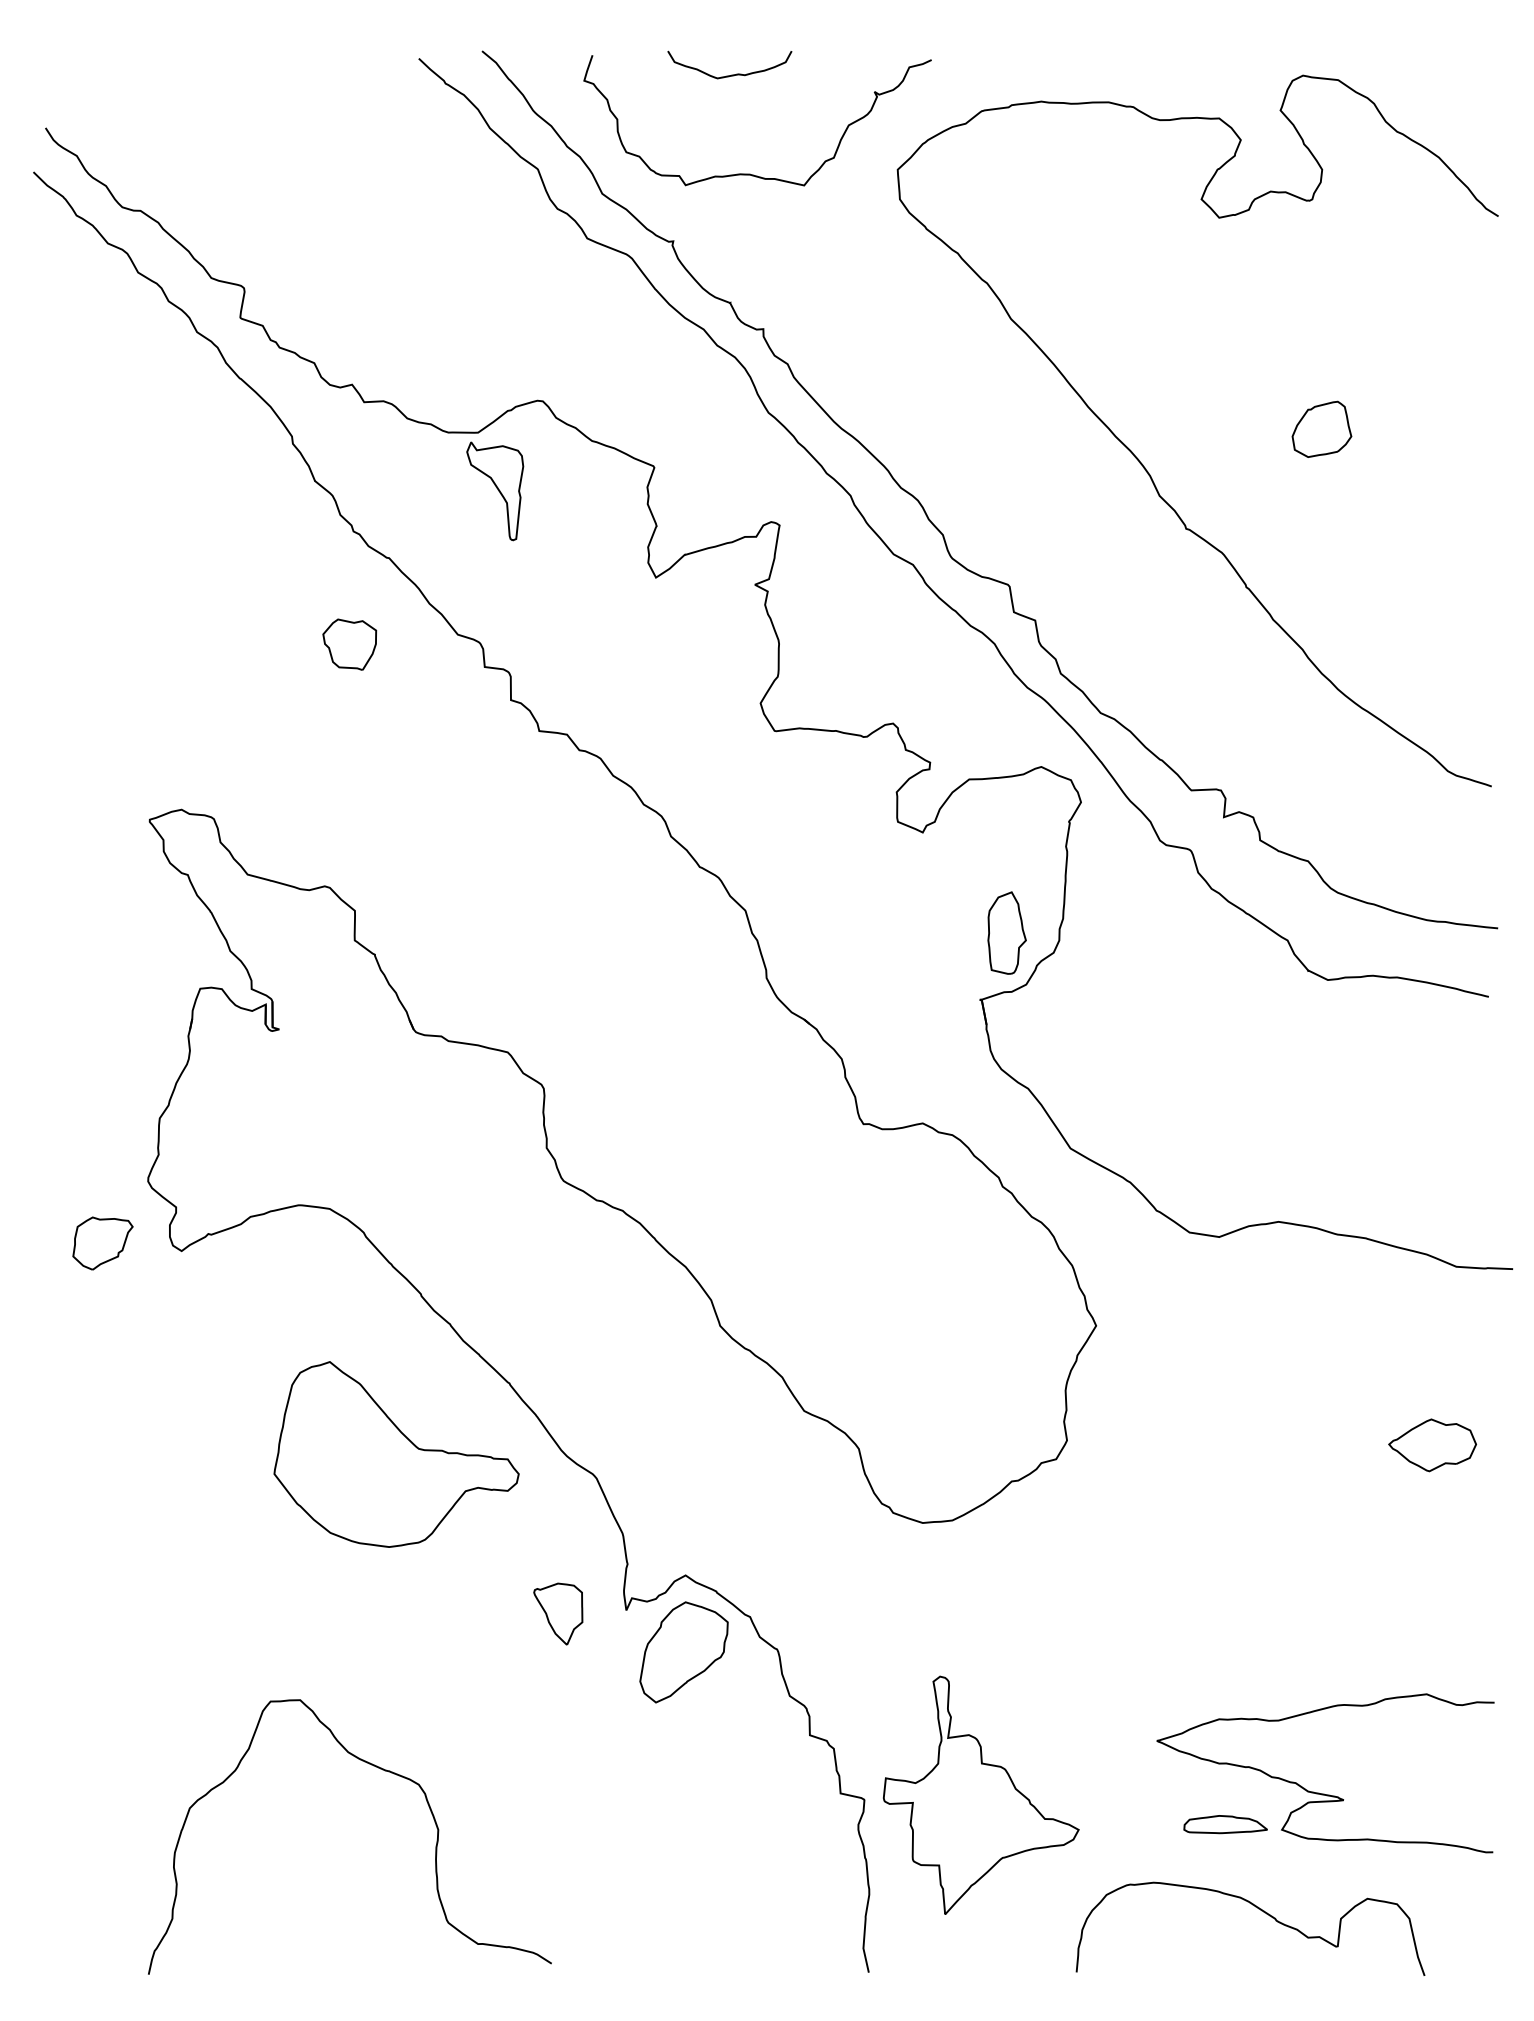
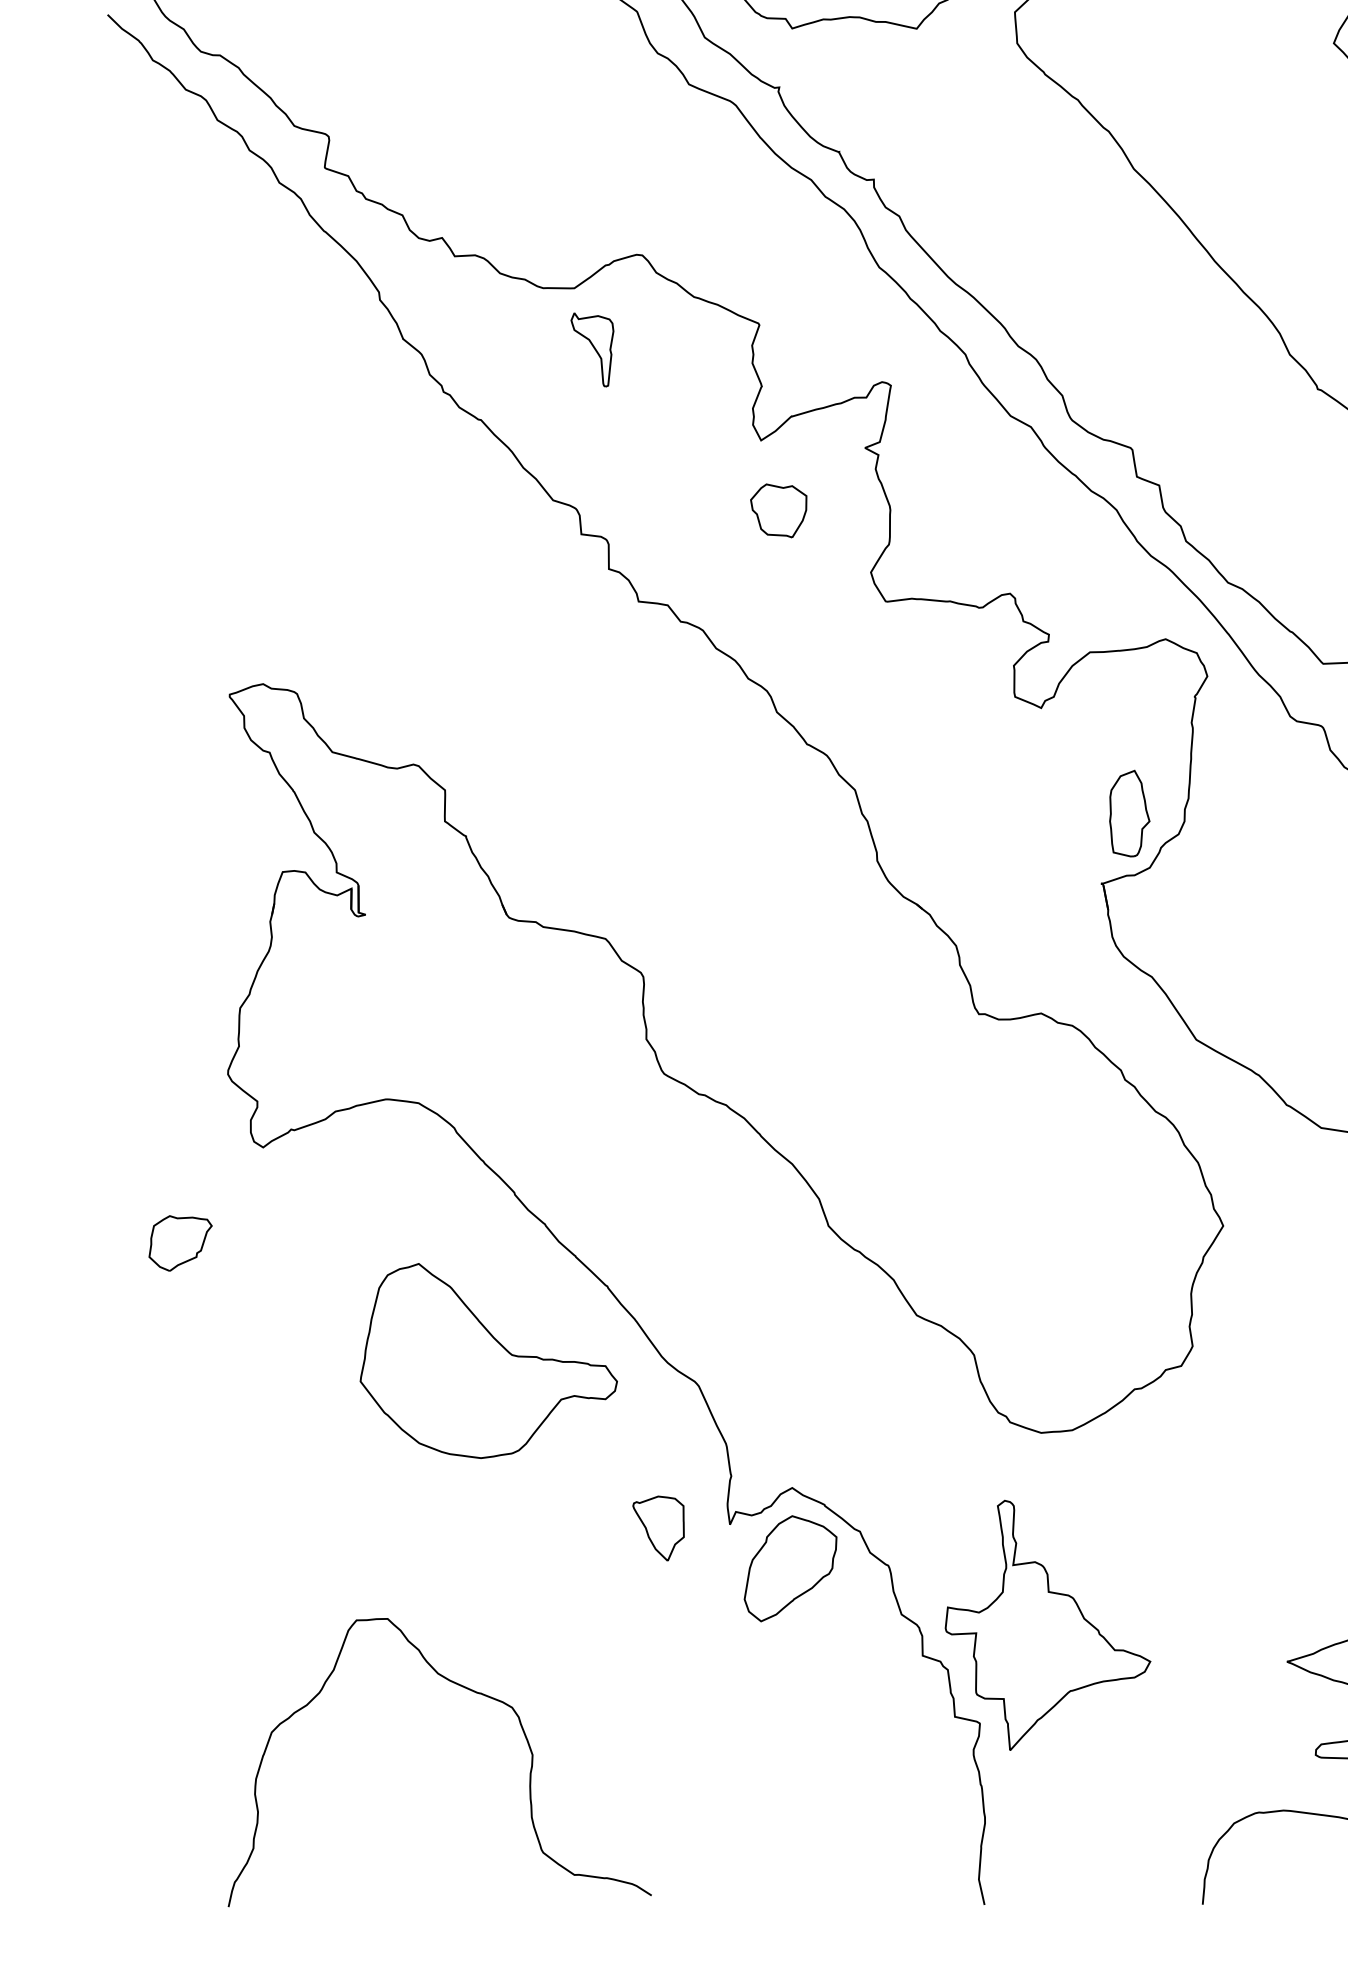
part: (495, 491) -> (592, 350), size x0.71
part: (349, 644) -> (778, 510), moved
part: (102, 1243) -> (180, 1243), moved
part: (981, 1794) -> (1048, 1624), moved

